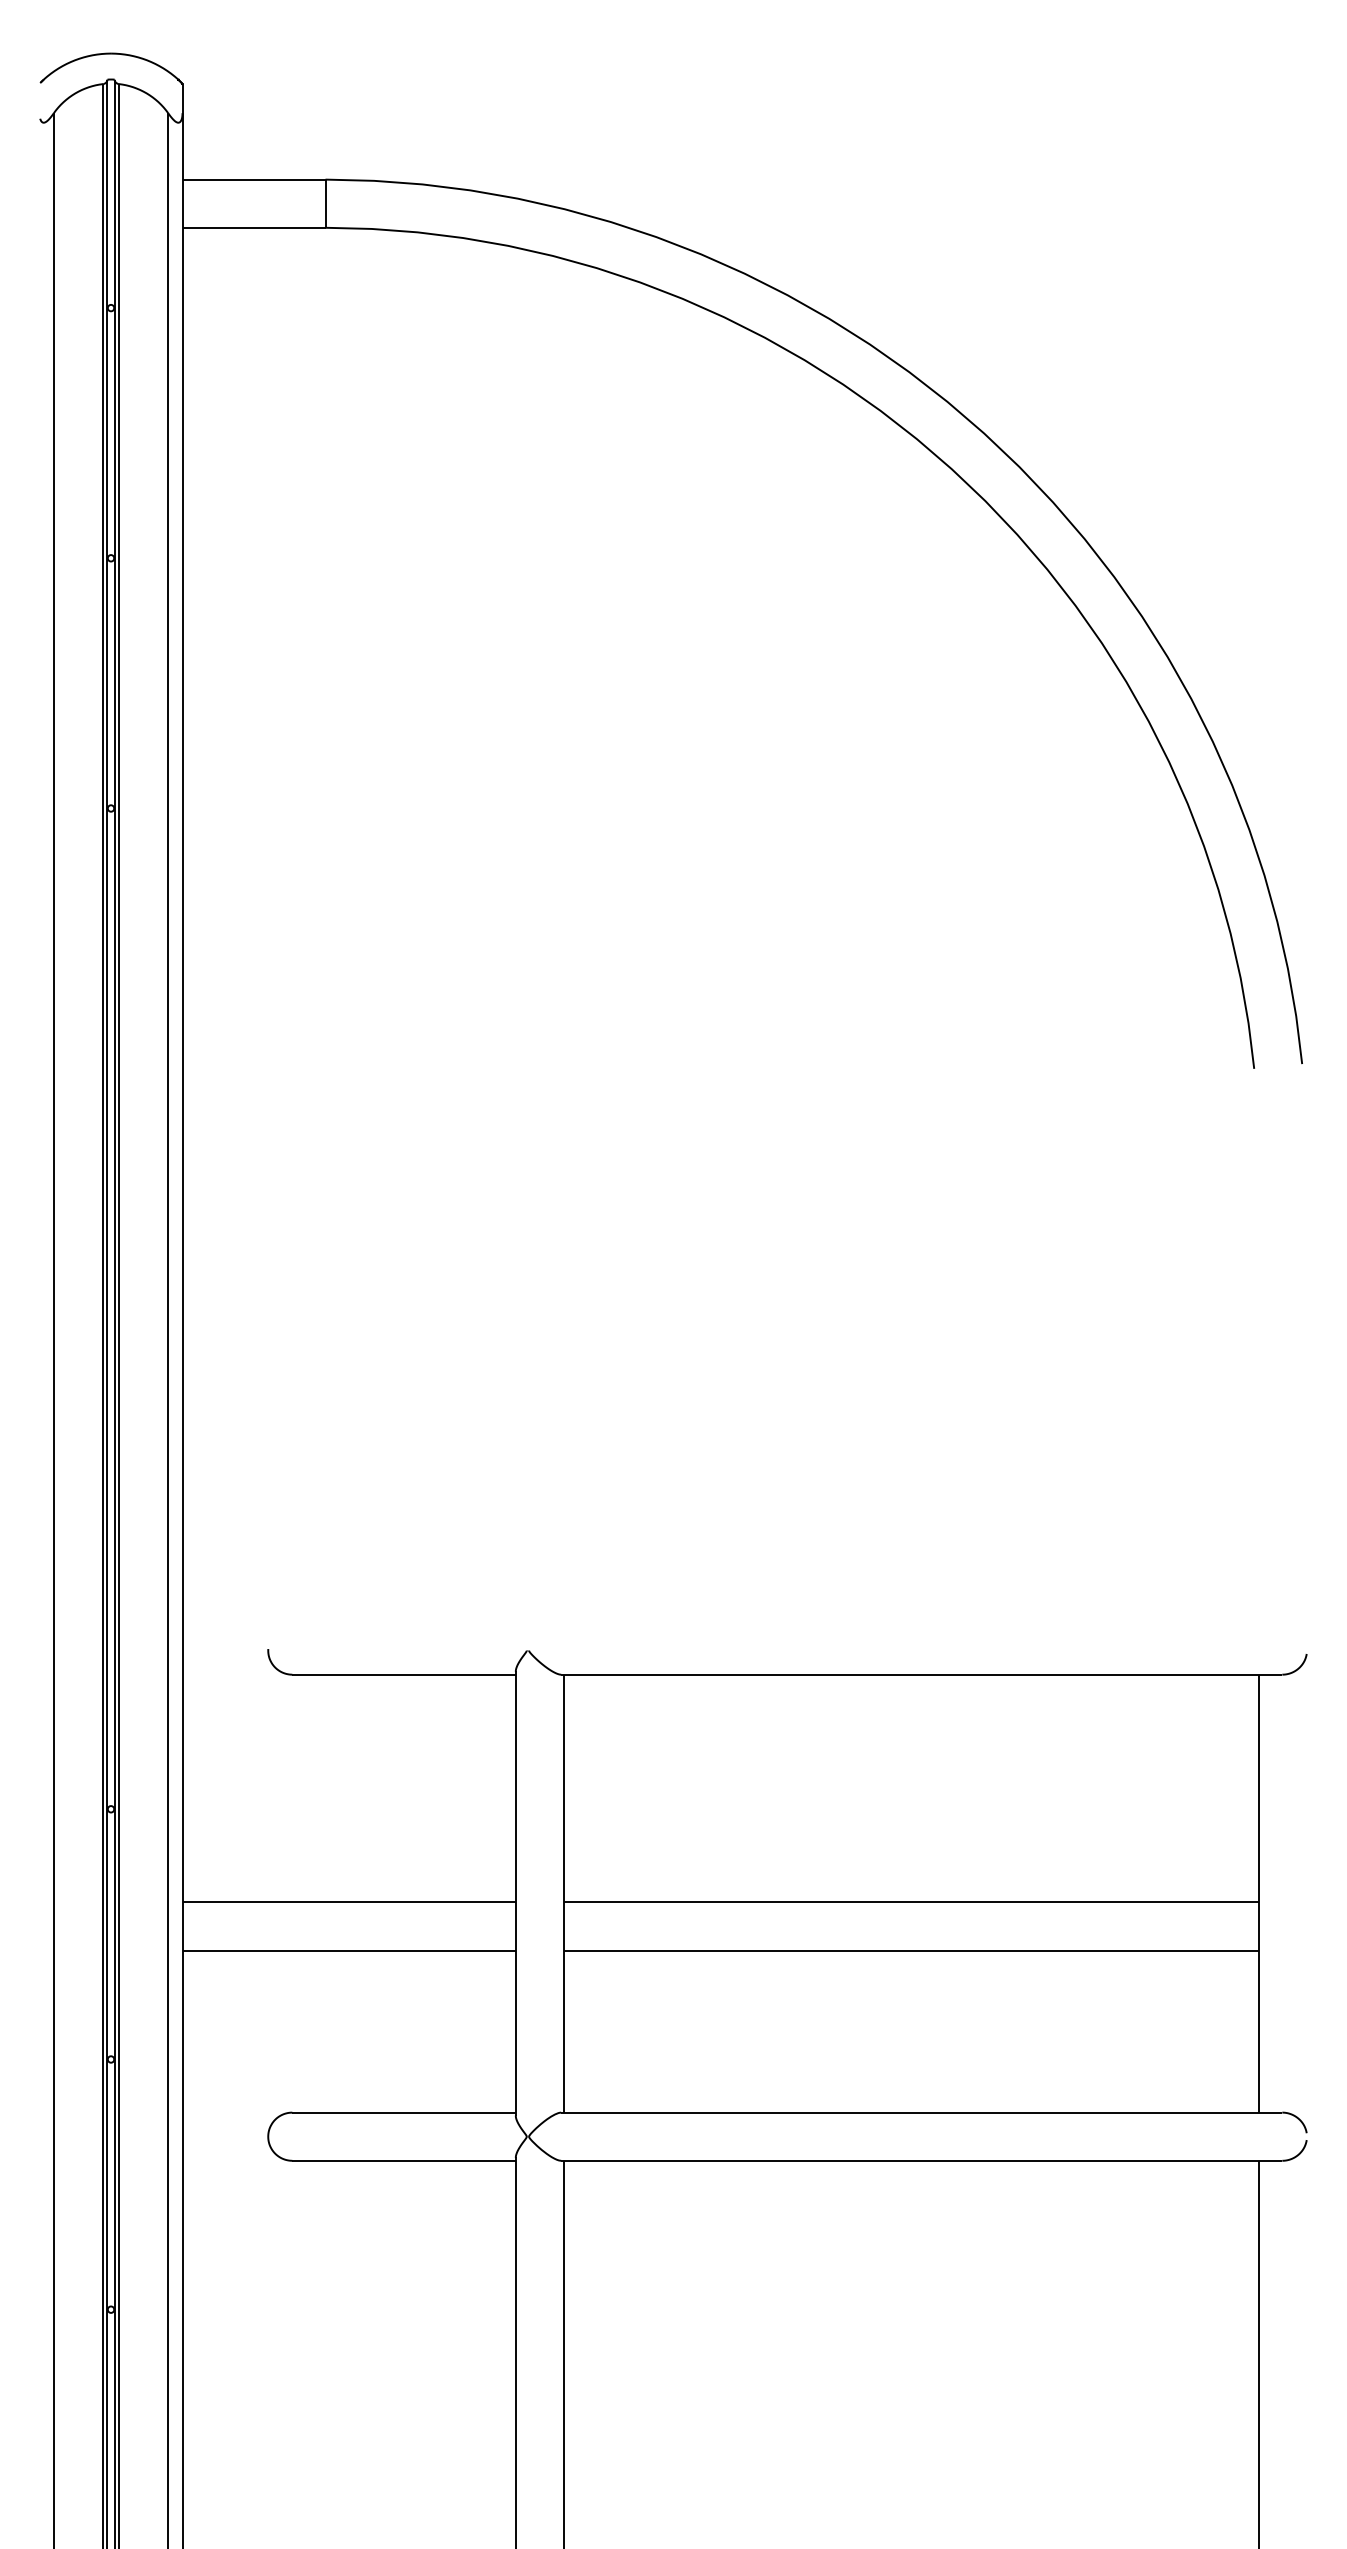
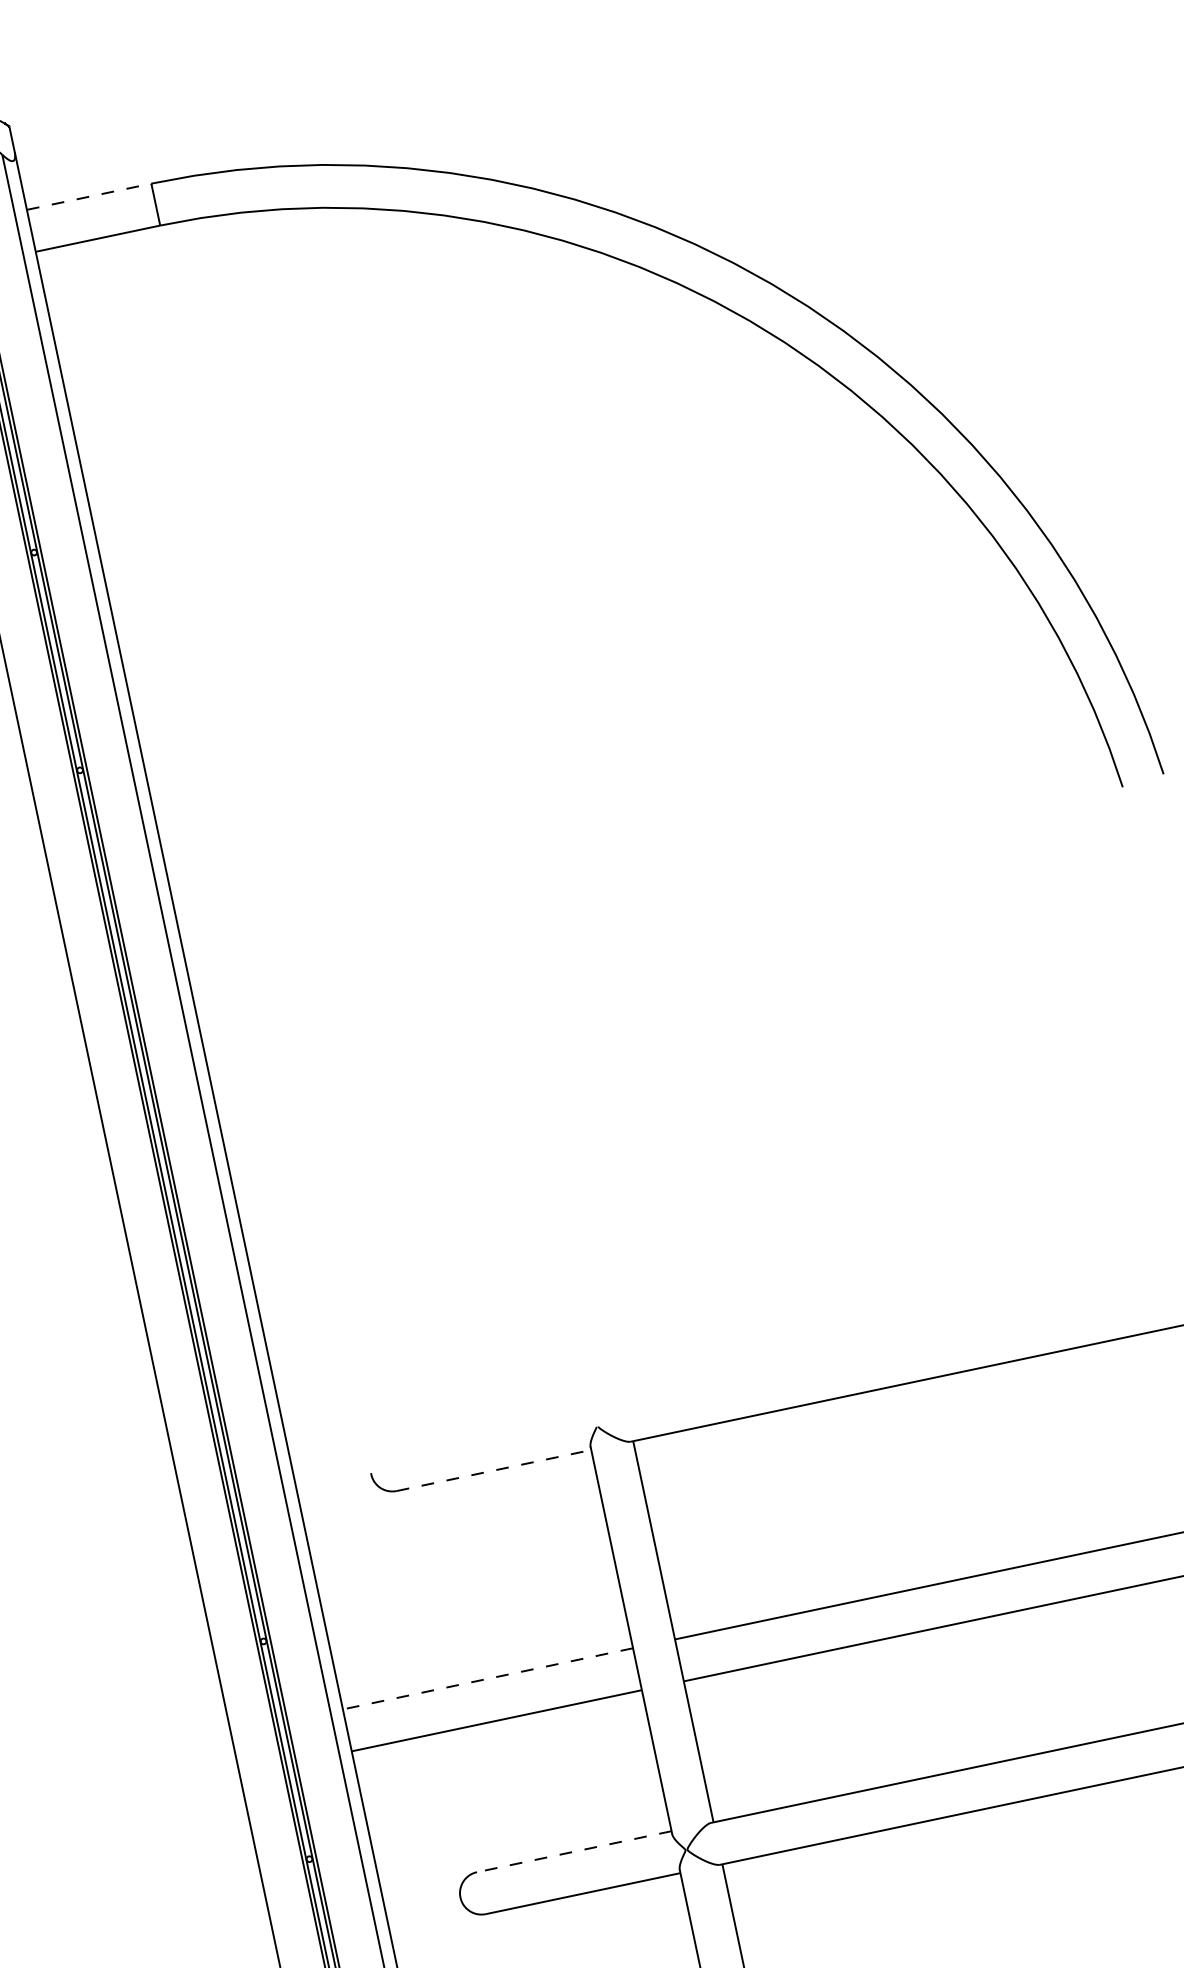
line: (254, 179) -> (89, 196), solid -> dashed
line: (404, 1674) -> (494, 1470), solid -> dashed
line: (349, 1902) -> (488, 1678), solid -> dashed
line: (404, 2112) -> (574, 1851), solid -> dashed

